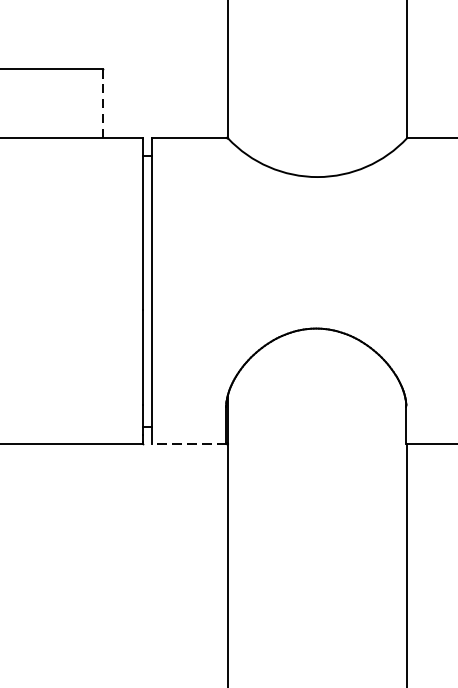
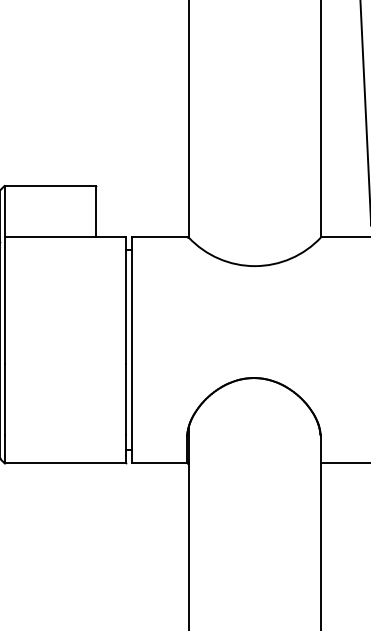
line: (103, 104) -> (96, 212), dashed -> solid
line: (189, 444) -> (160, 463), dashed -> solid

